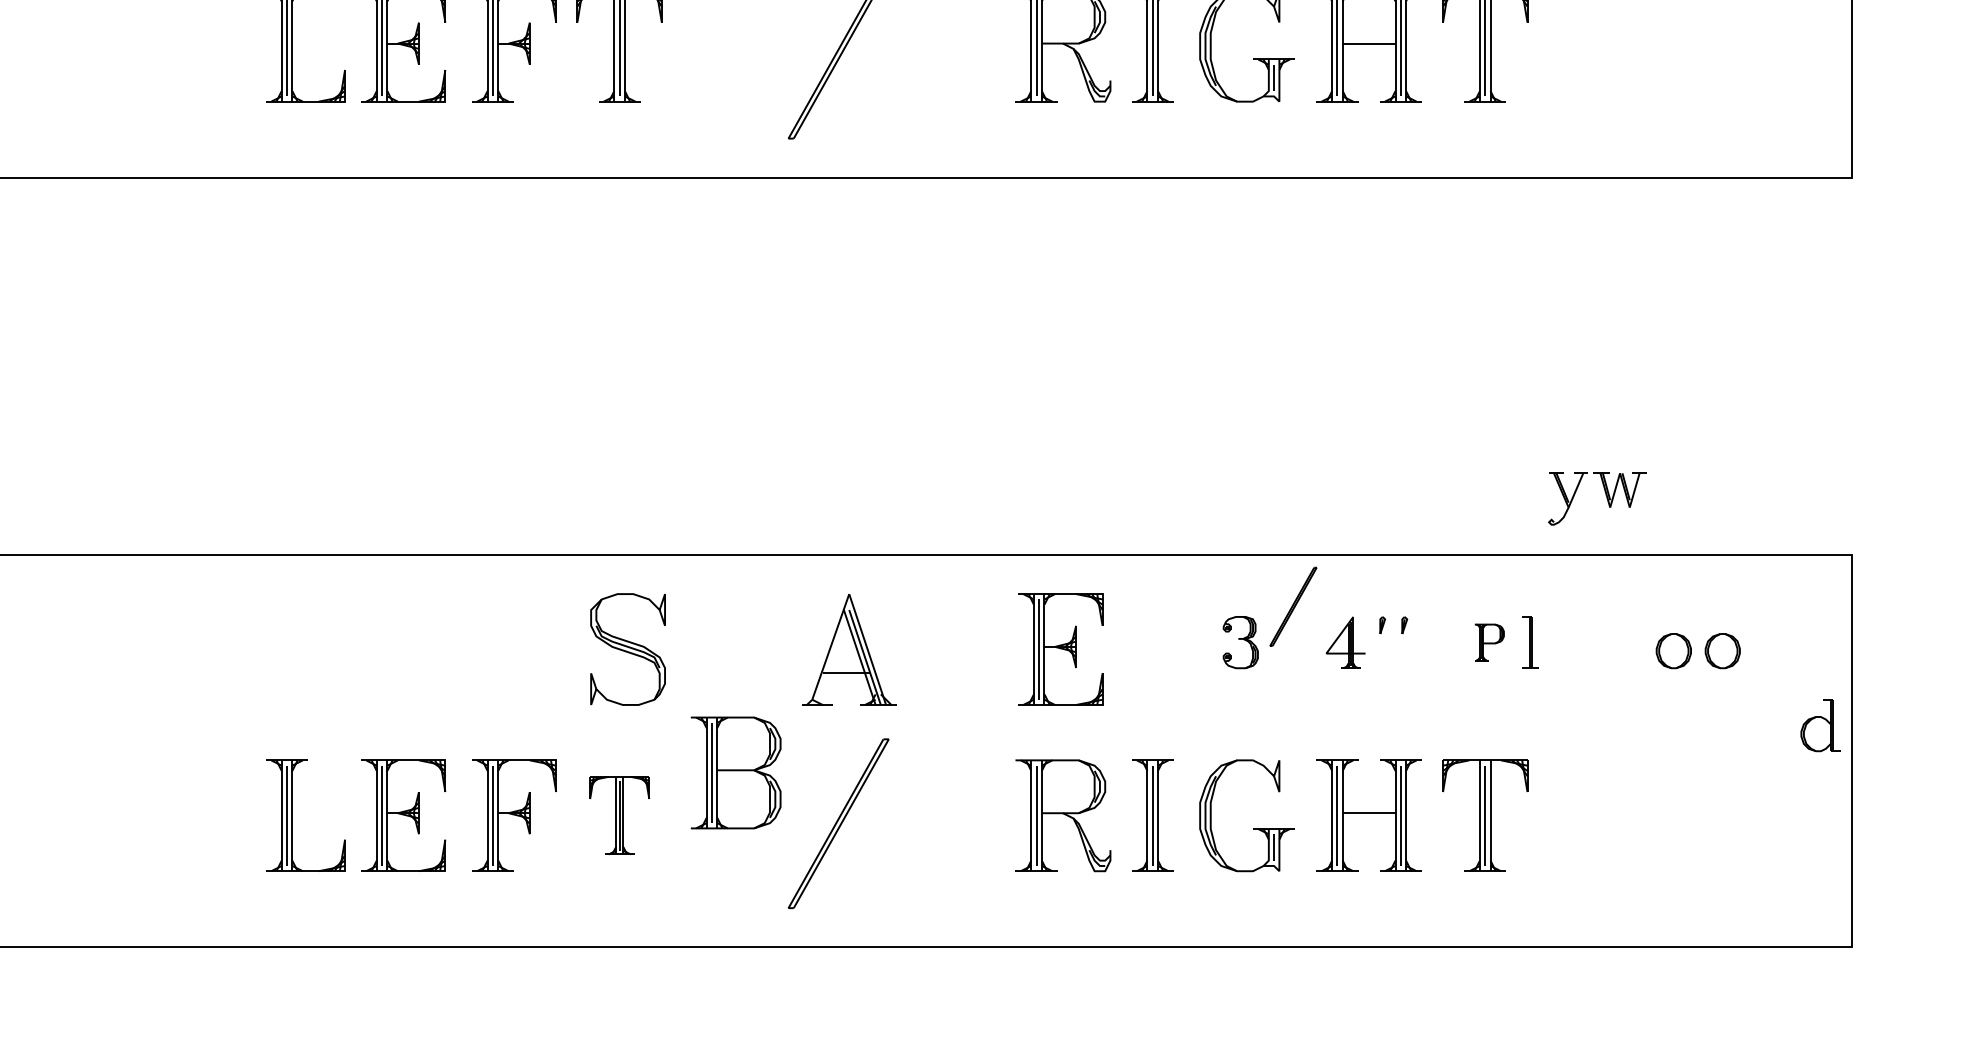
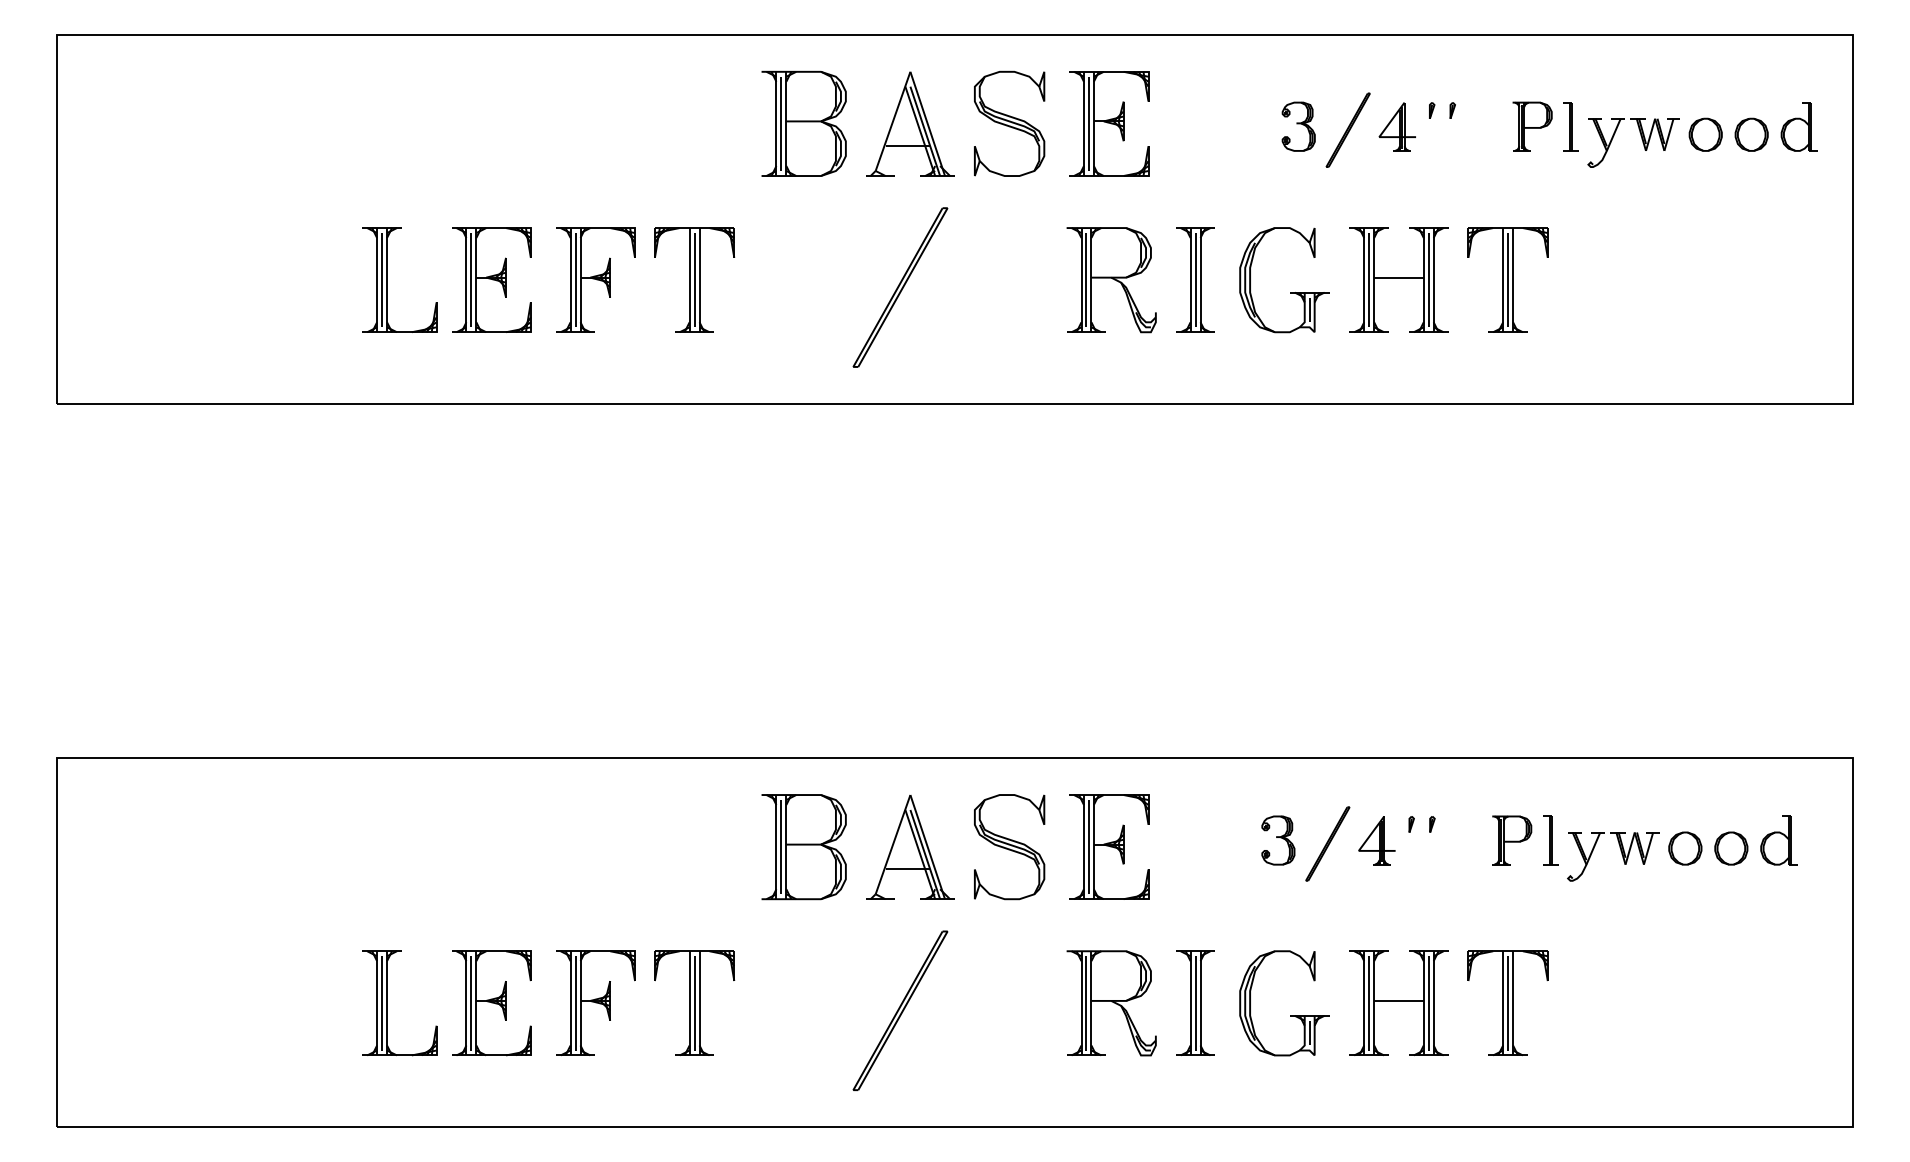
part: (1605, 496) -> (1621, 854), moved
part: (1293, 606) -> (1327, 843), moved
part: (1489, 642) -> (1512, 840), size x1.43
part: (628, 649) -> (1009, 847), moved
part: (1819, 725) -> (1778, 840), moved
part: (735, 773) -> (803, 847), moved
part: (619, 814) -> (694, 1002), size x1.43

